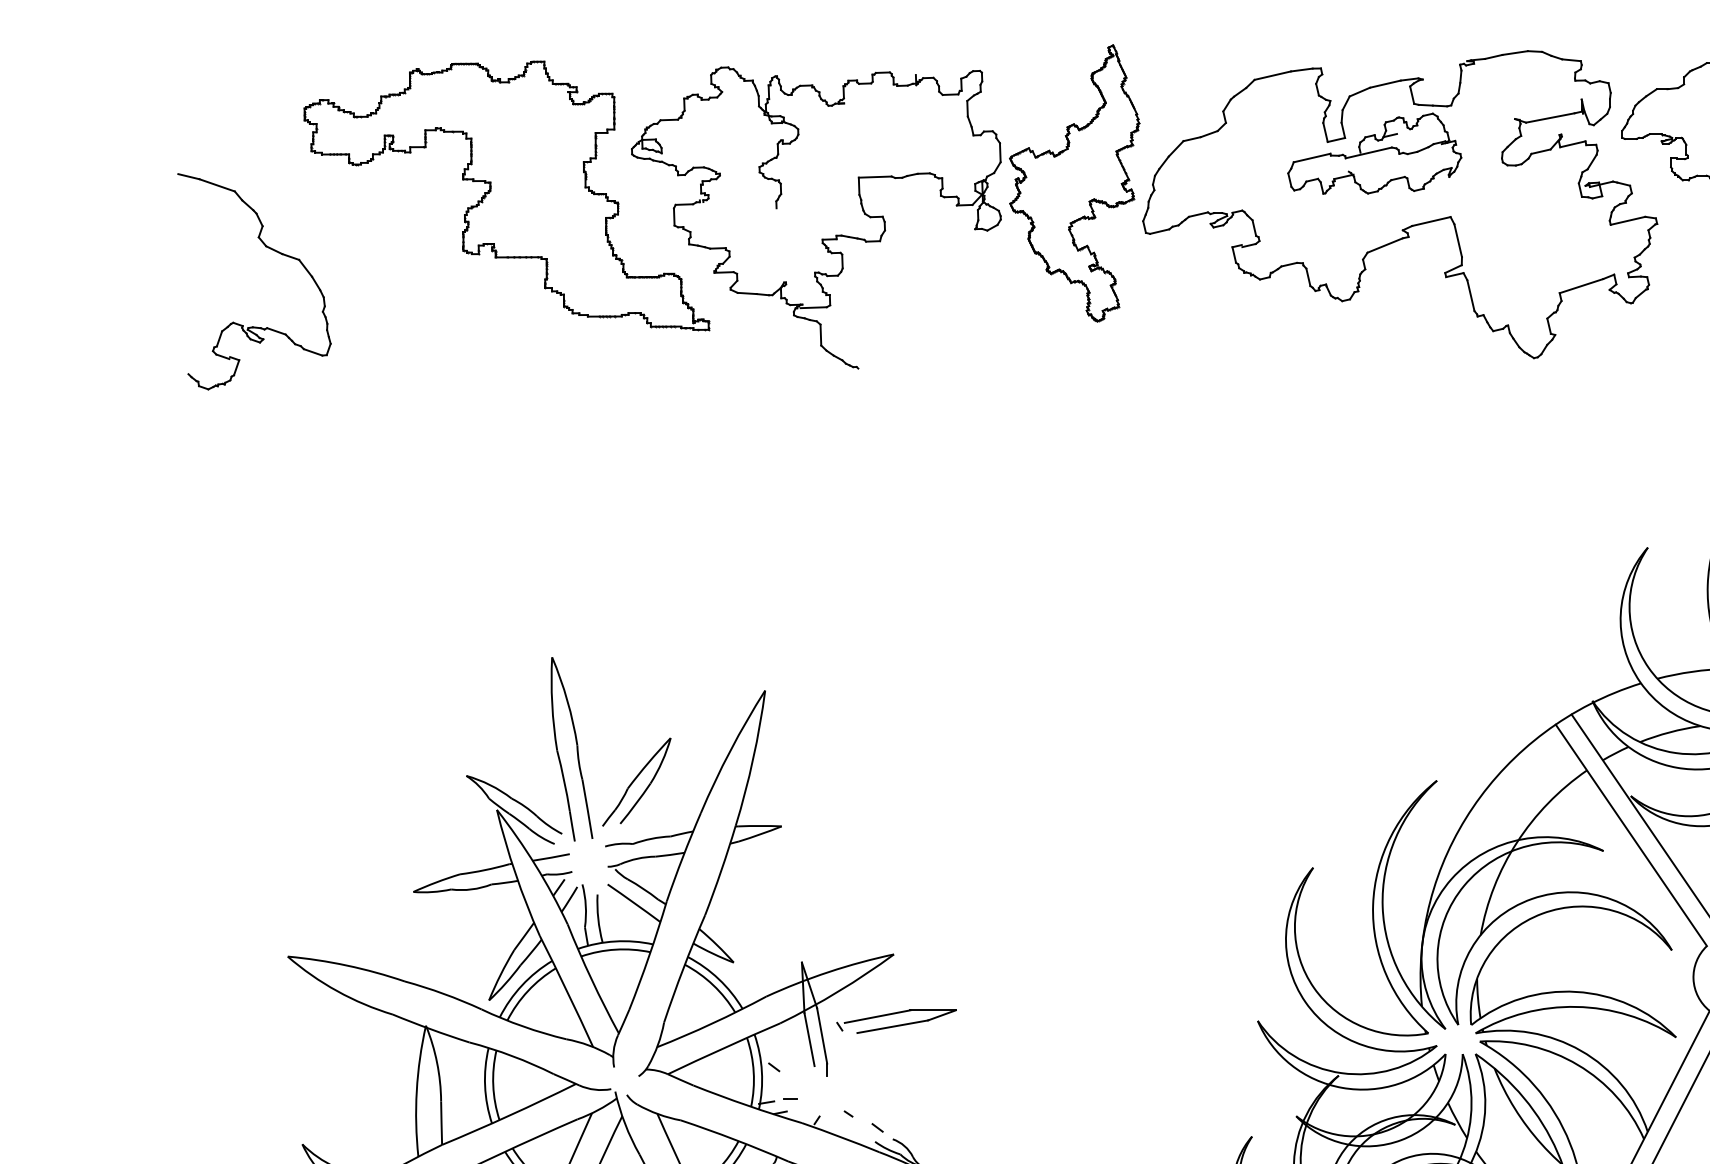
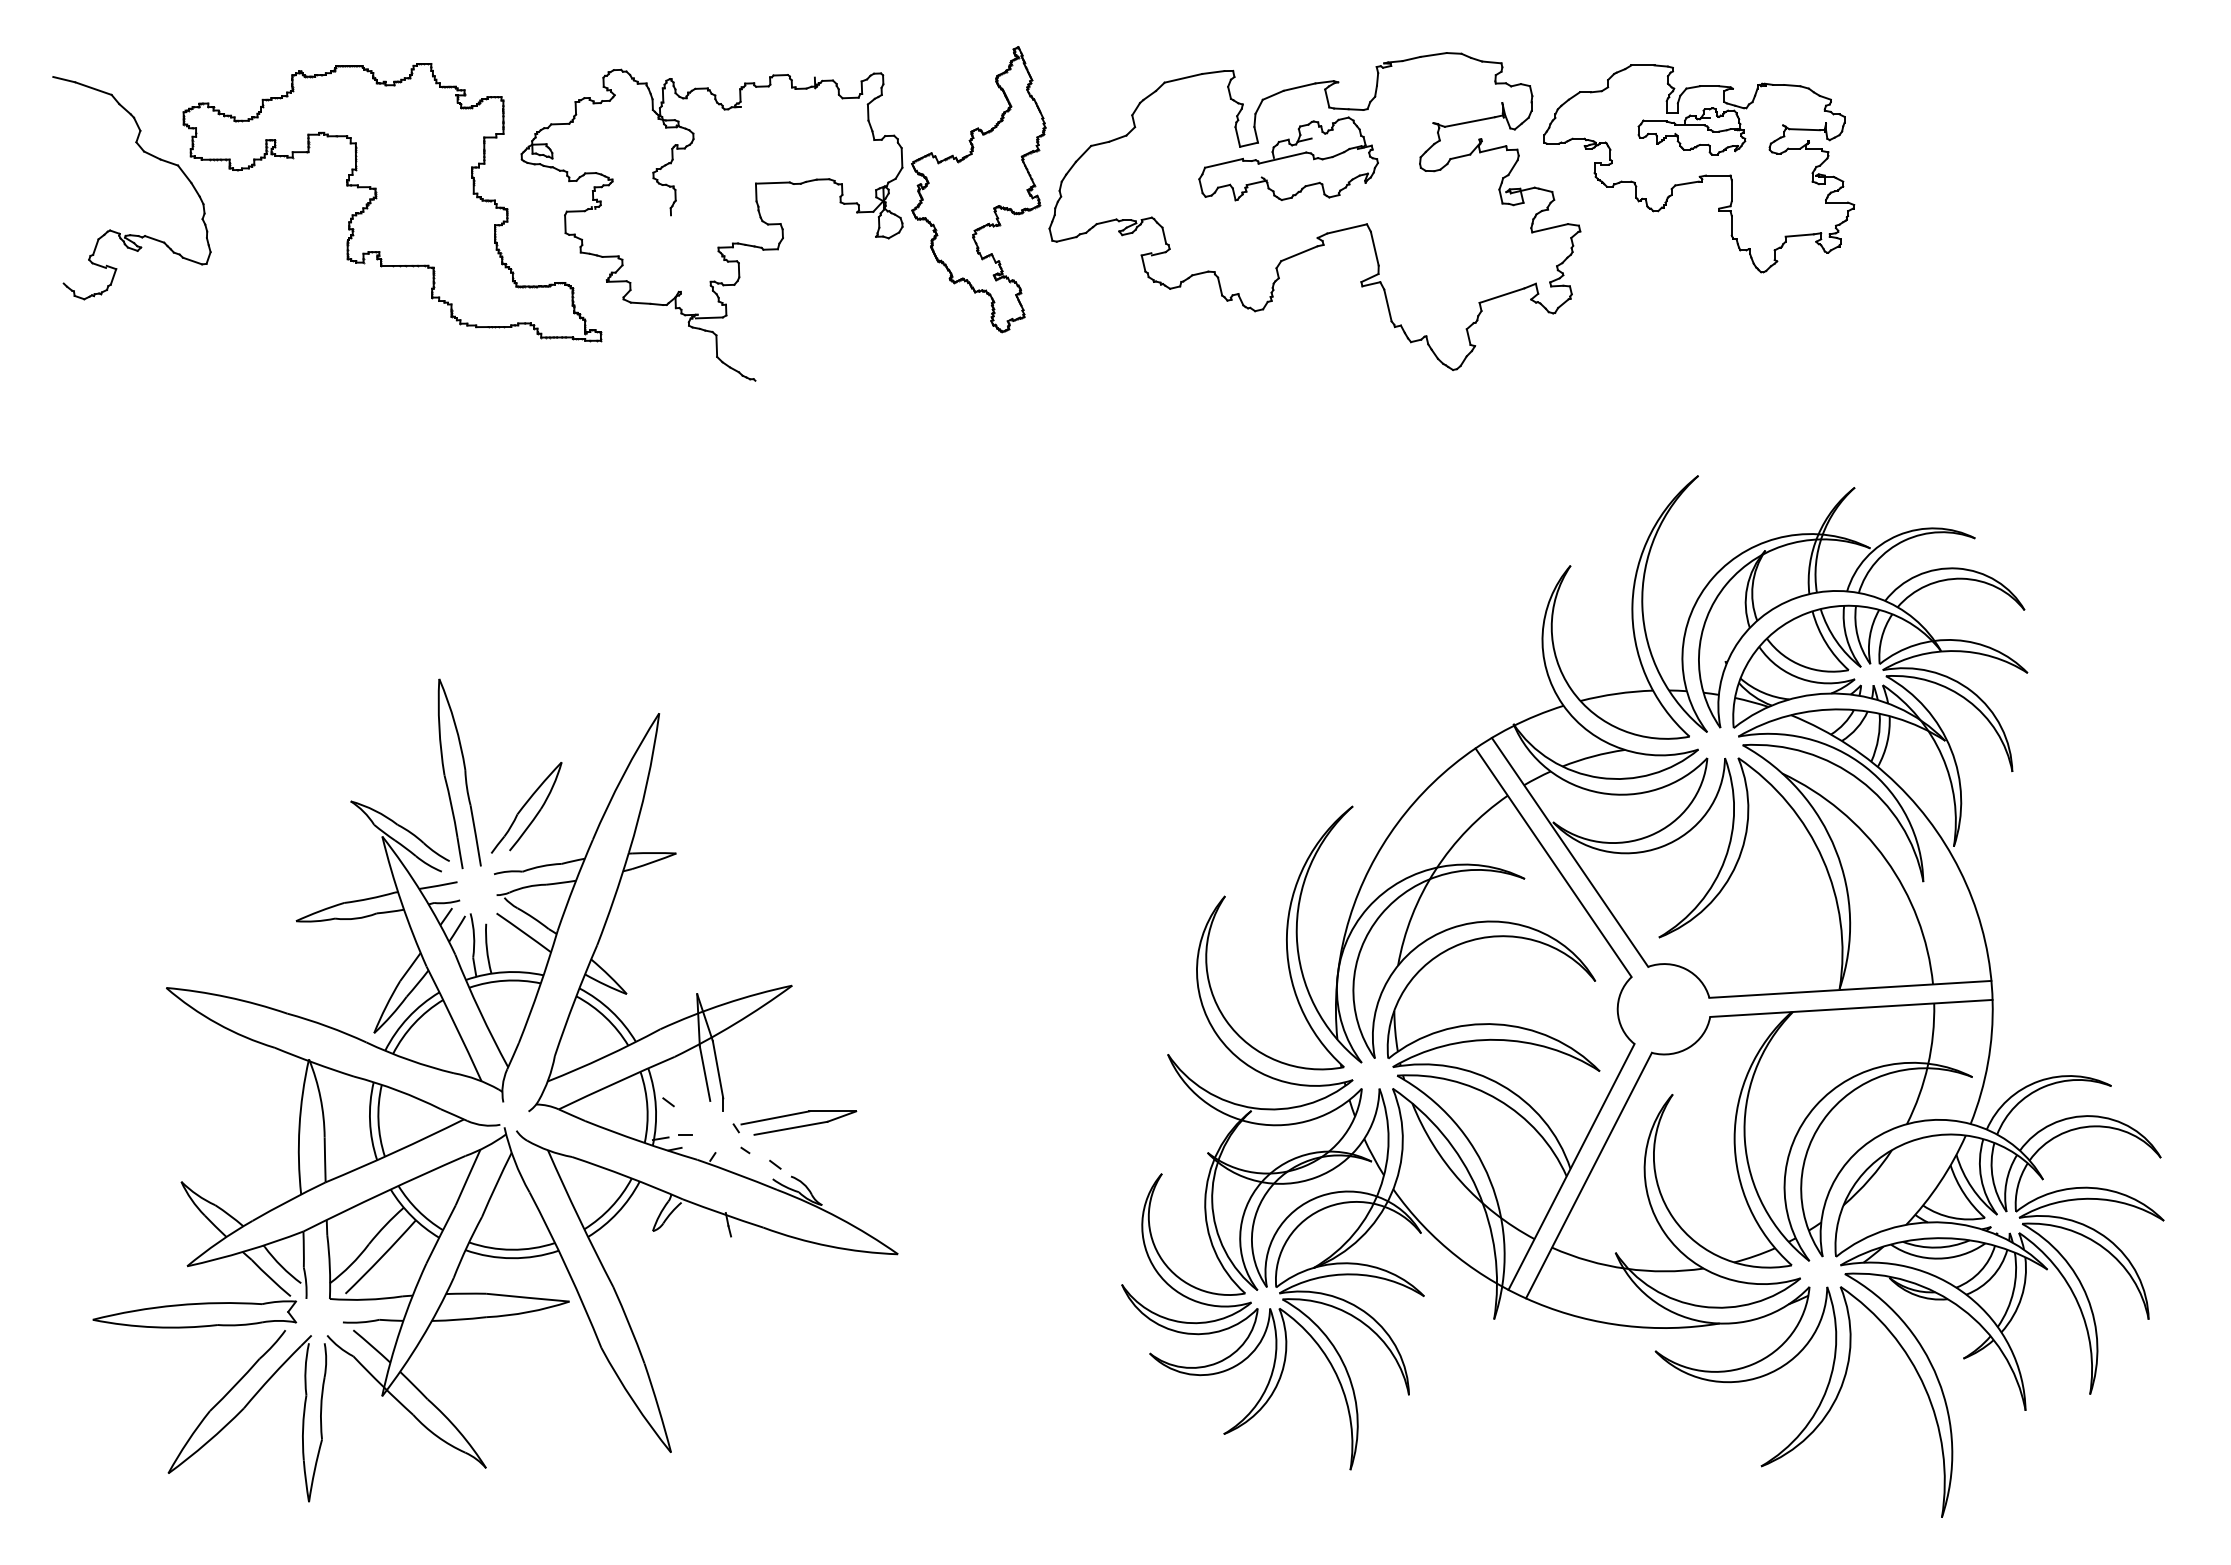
part: (269, 249) -> (147, 154), moved
part: (896, 1021) -> (794, 1122), moved

